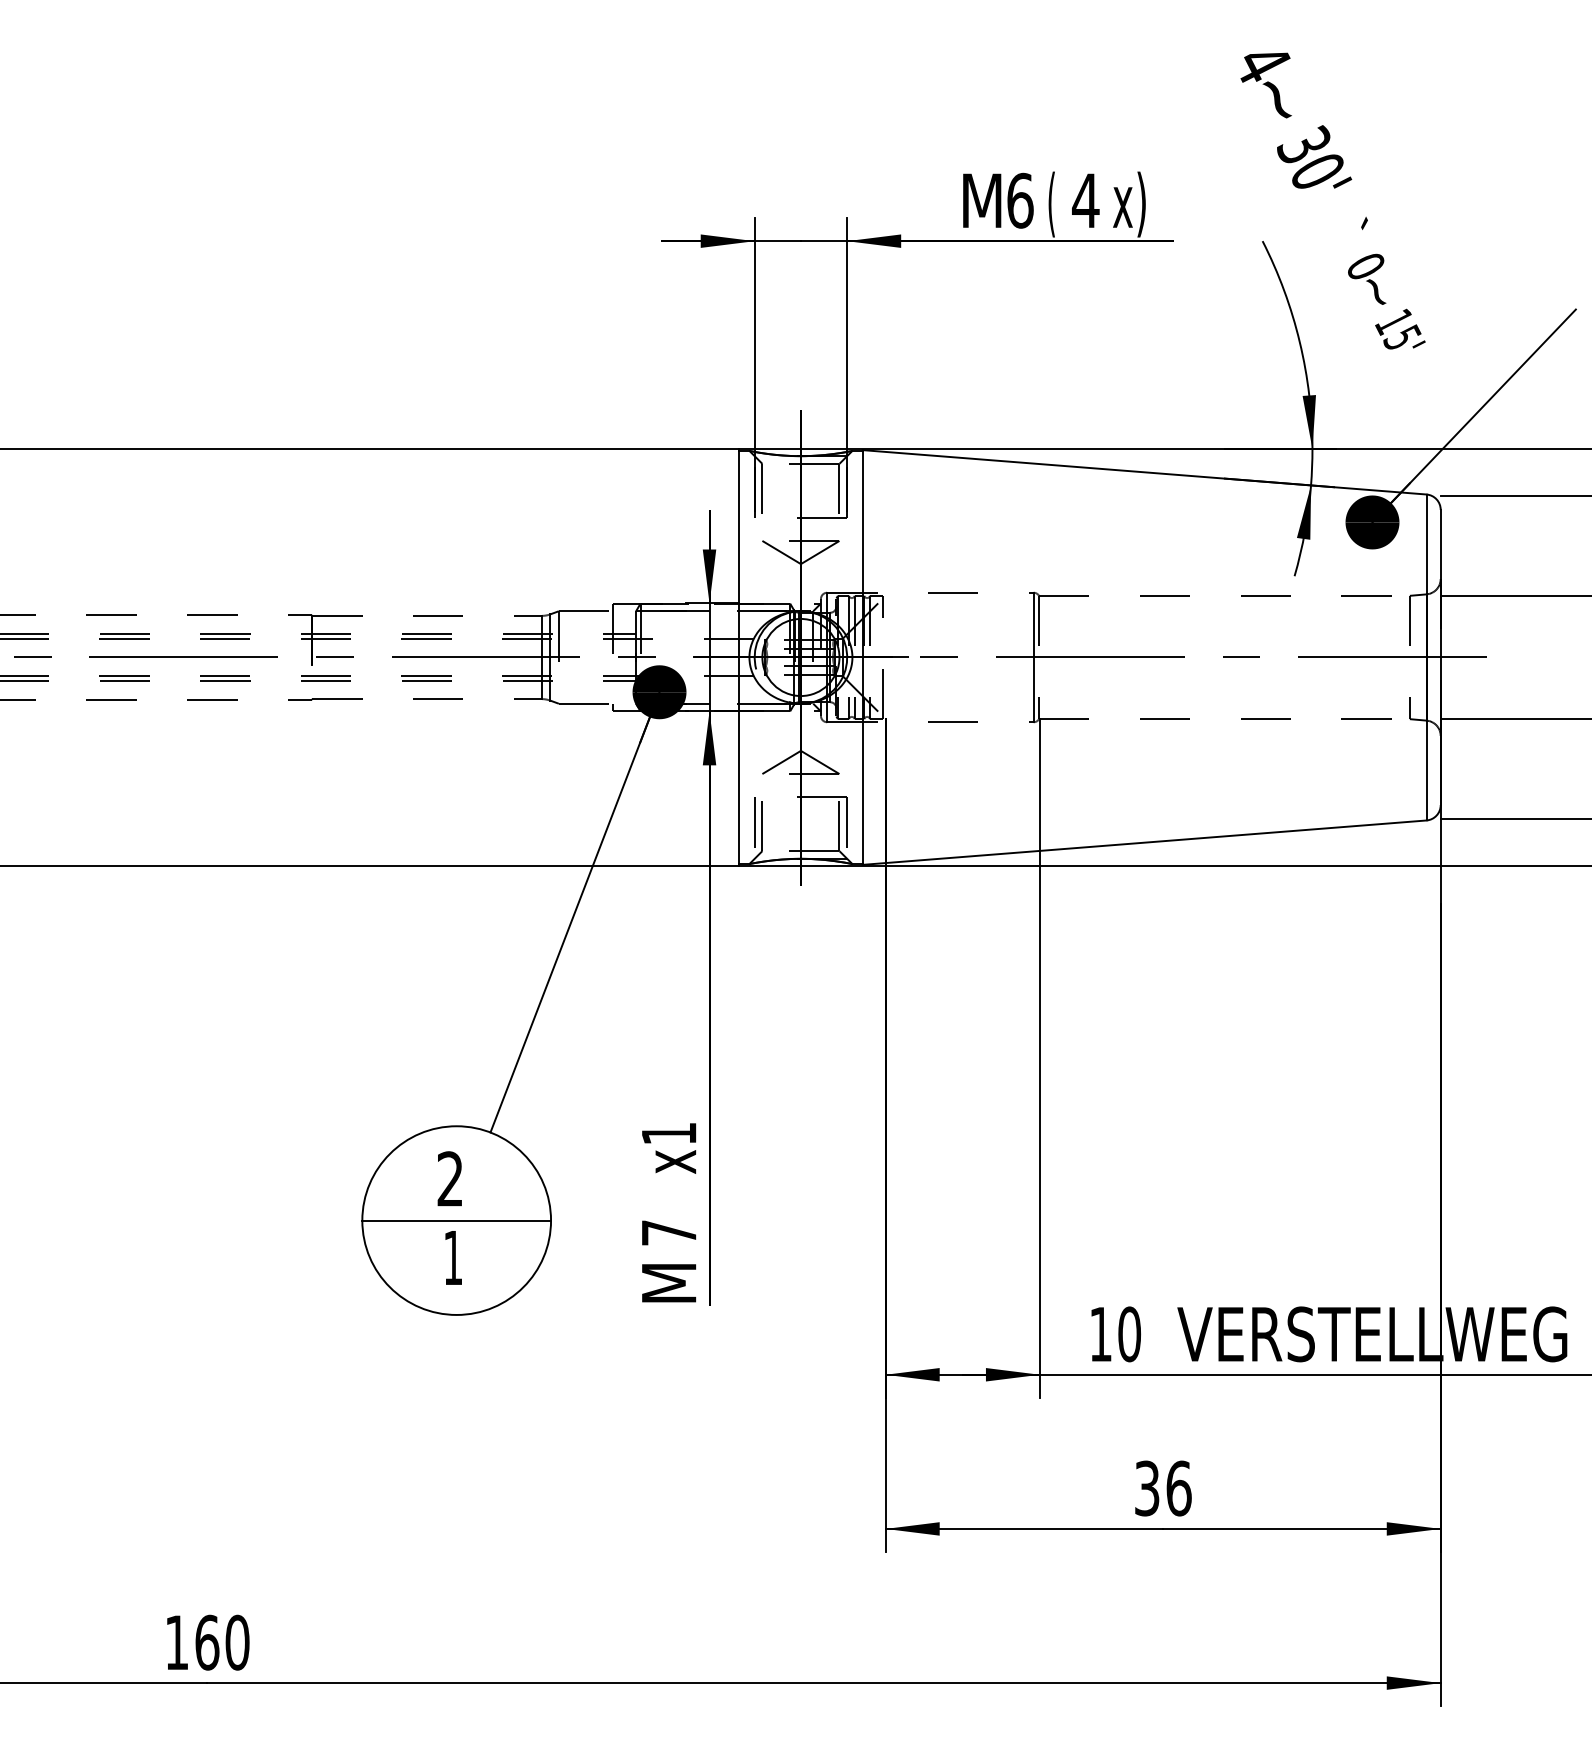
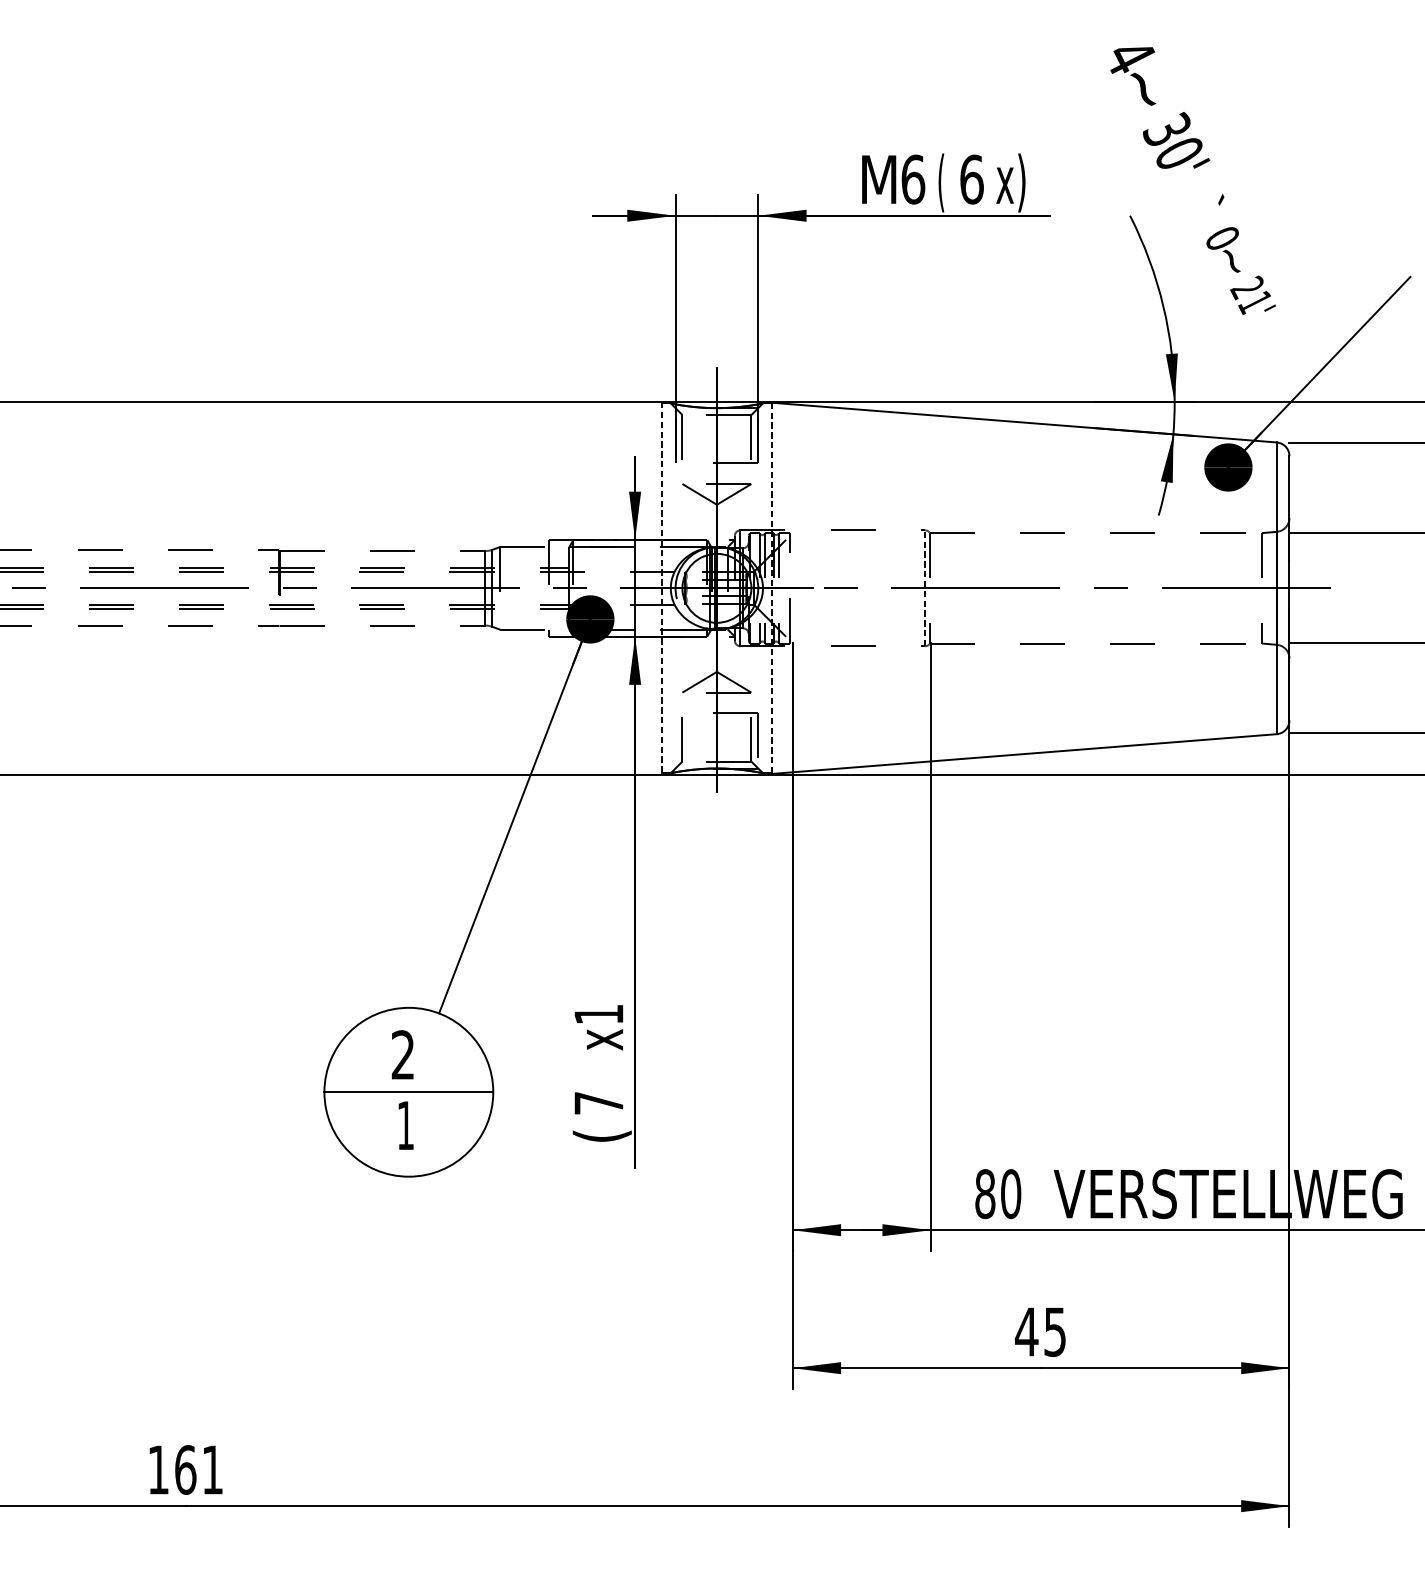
text: (1085, 200) -> (971, 179), 4 -> 6
text: (1397, 330) -> (1250, 295), 15' -> 21'
line: (1033, 657) -> (925, 588), solid -> dashed
line: (739, 658) -> (661, 589), solid -> dashed
line: (862, 658) -> (772, 589), solid -> dashed
line: (754, 827) -> (675, 740), removed
text: (672, 1282) -> (601, 1147), M -> (
text: (1100, 1334) -> (984, 1194), 10 -> 80
text: (1162, 1488) -> (1040, 1331), 36 -> 45
text: (237, 1642) -> (212, 1469), 160 -> 161

